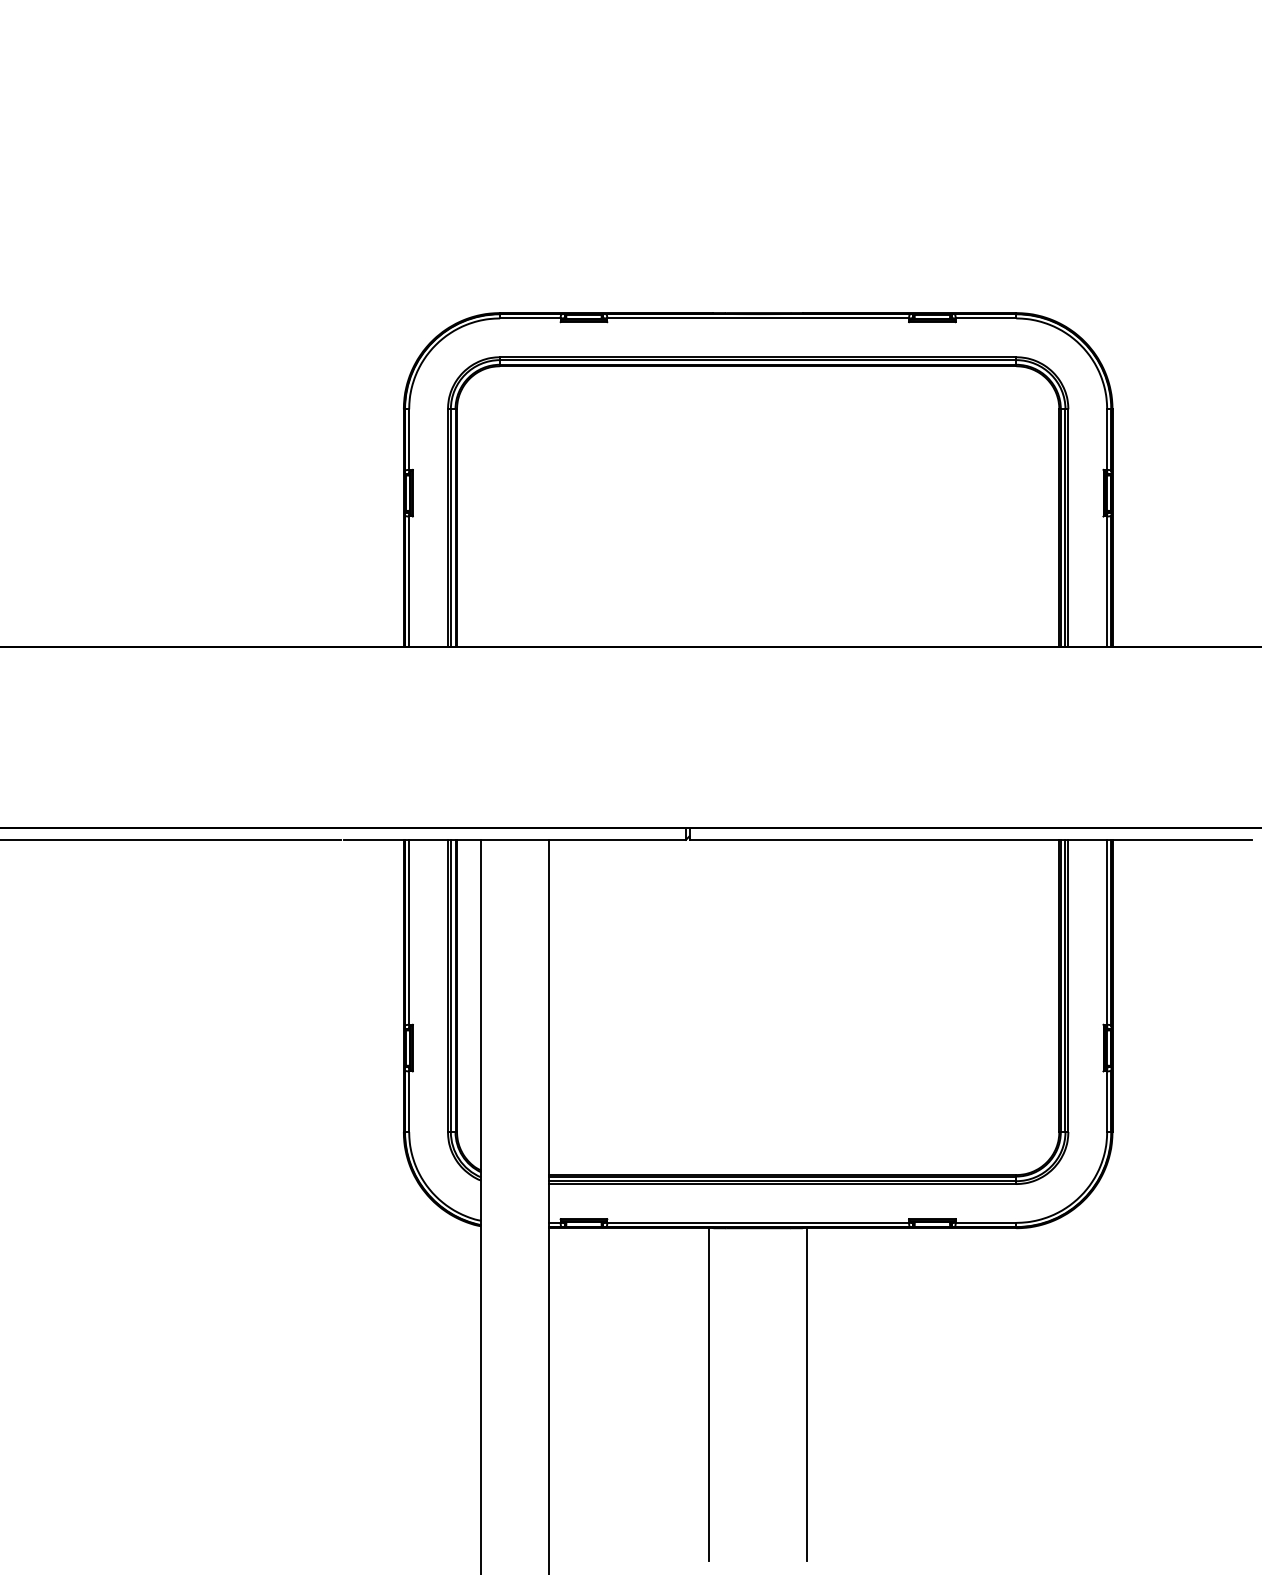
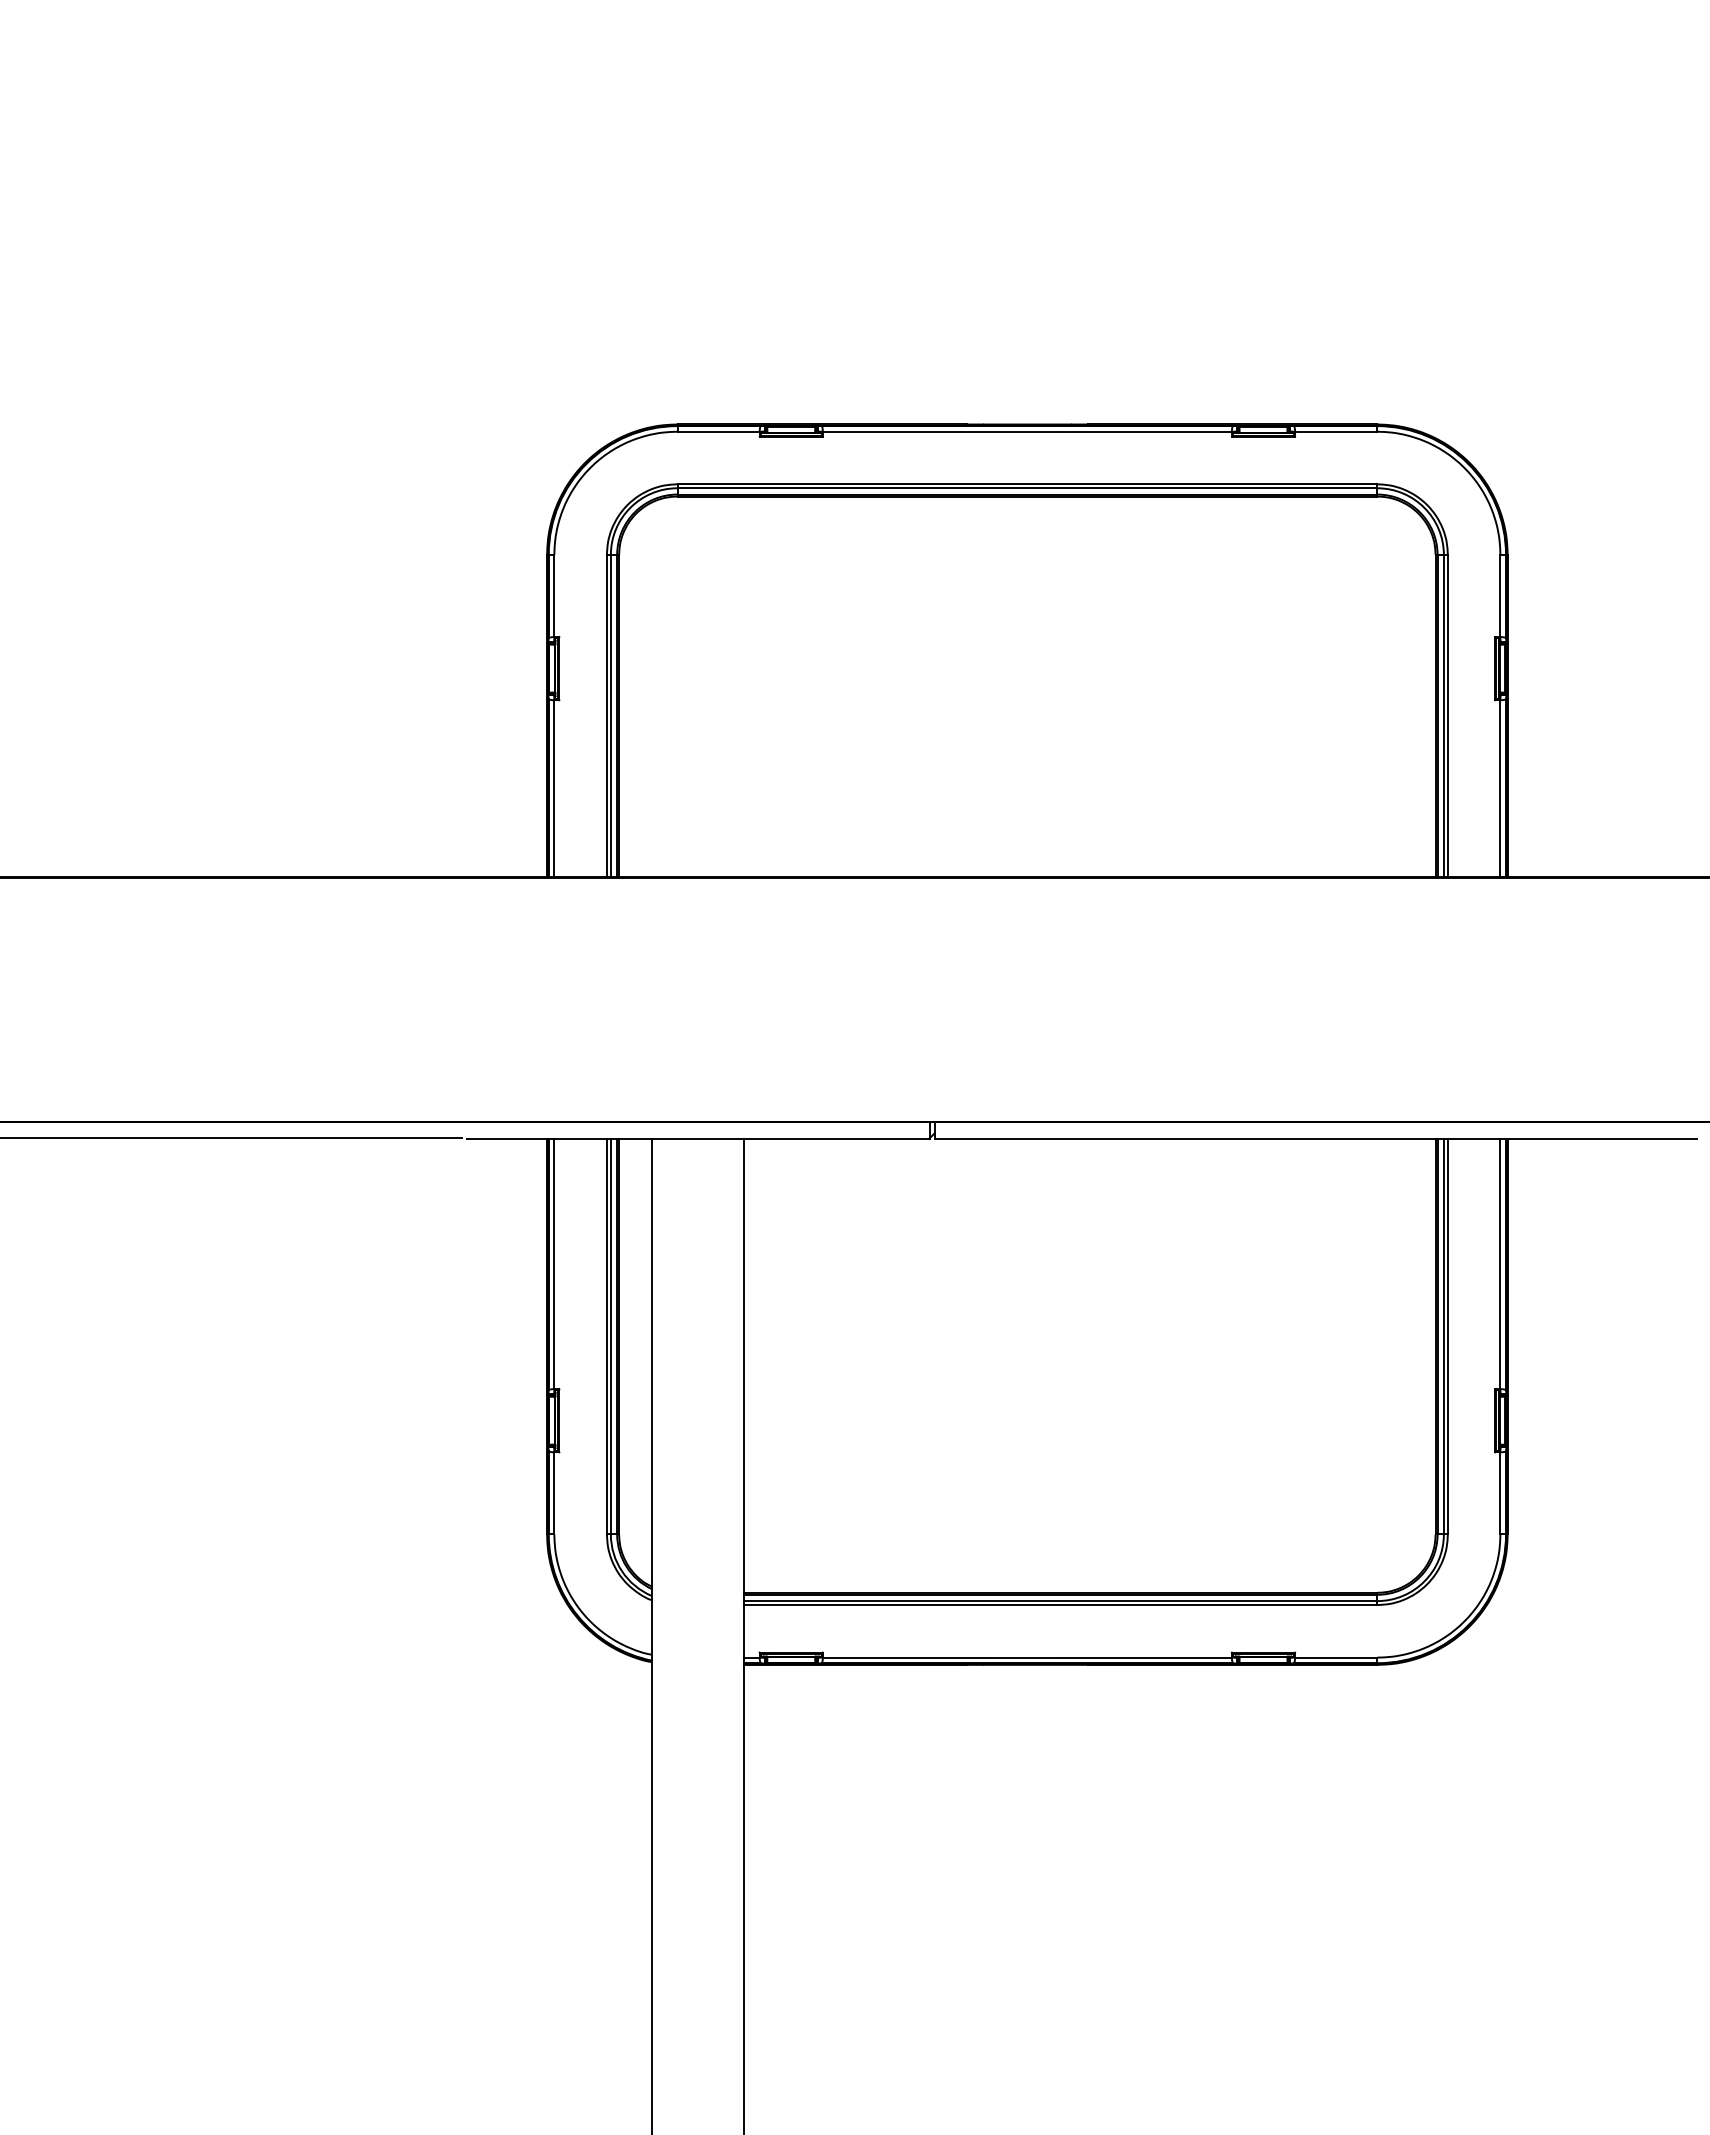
line: (708, 1393) -> (960, 1889), removed
line: (806, 1393) -> (1093, 1889), removed

